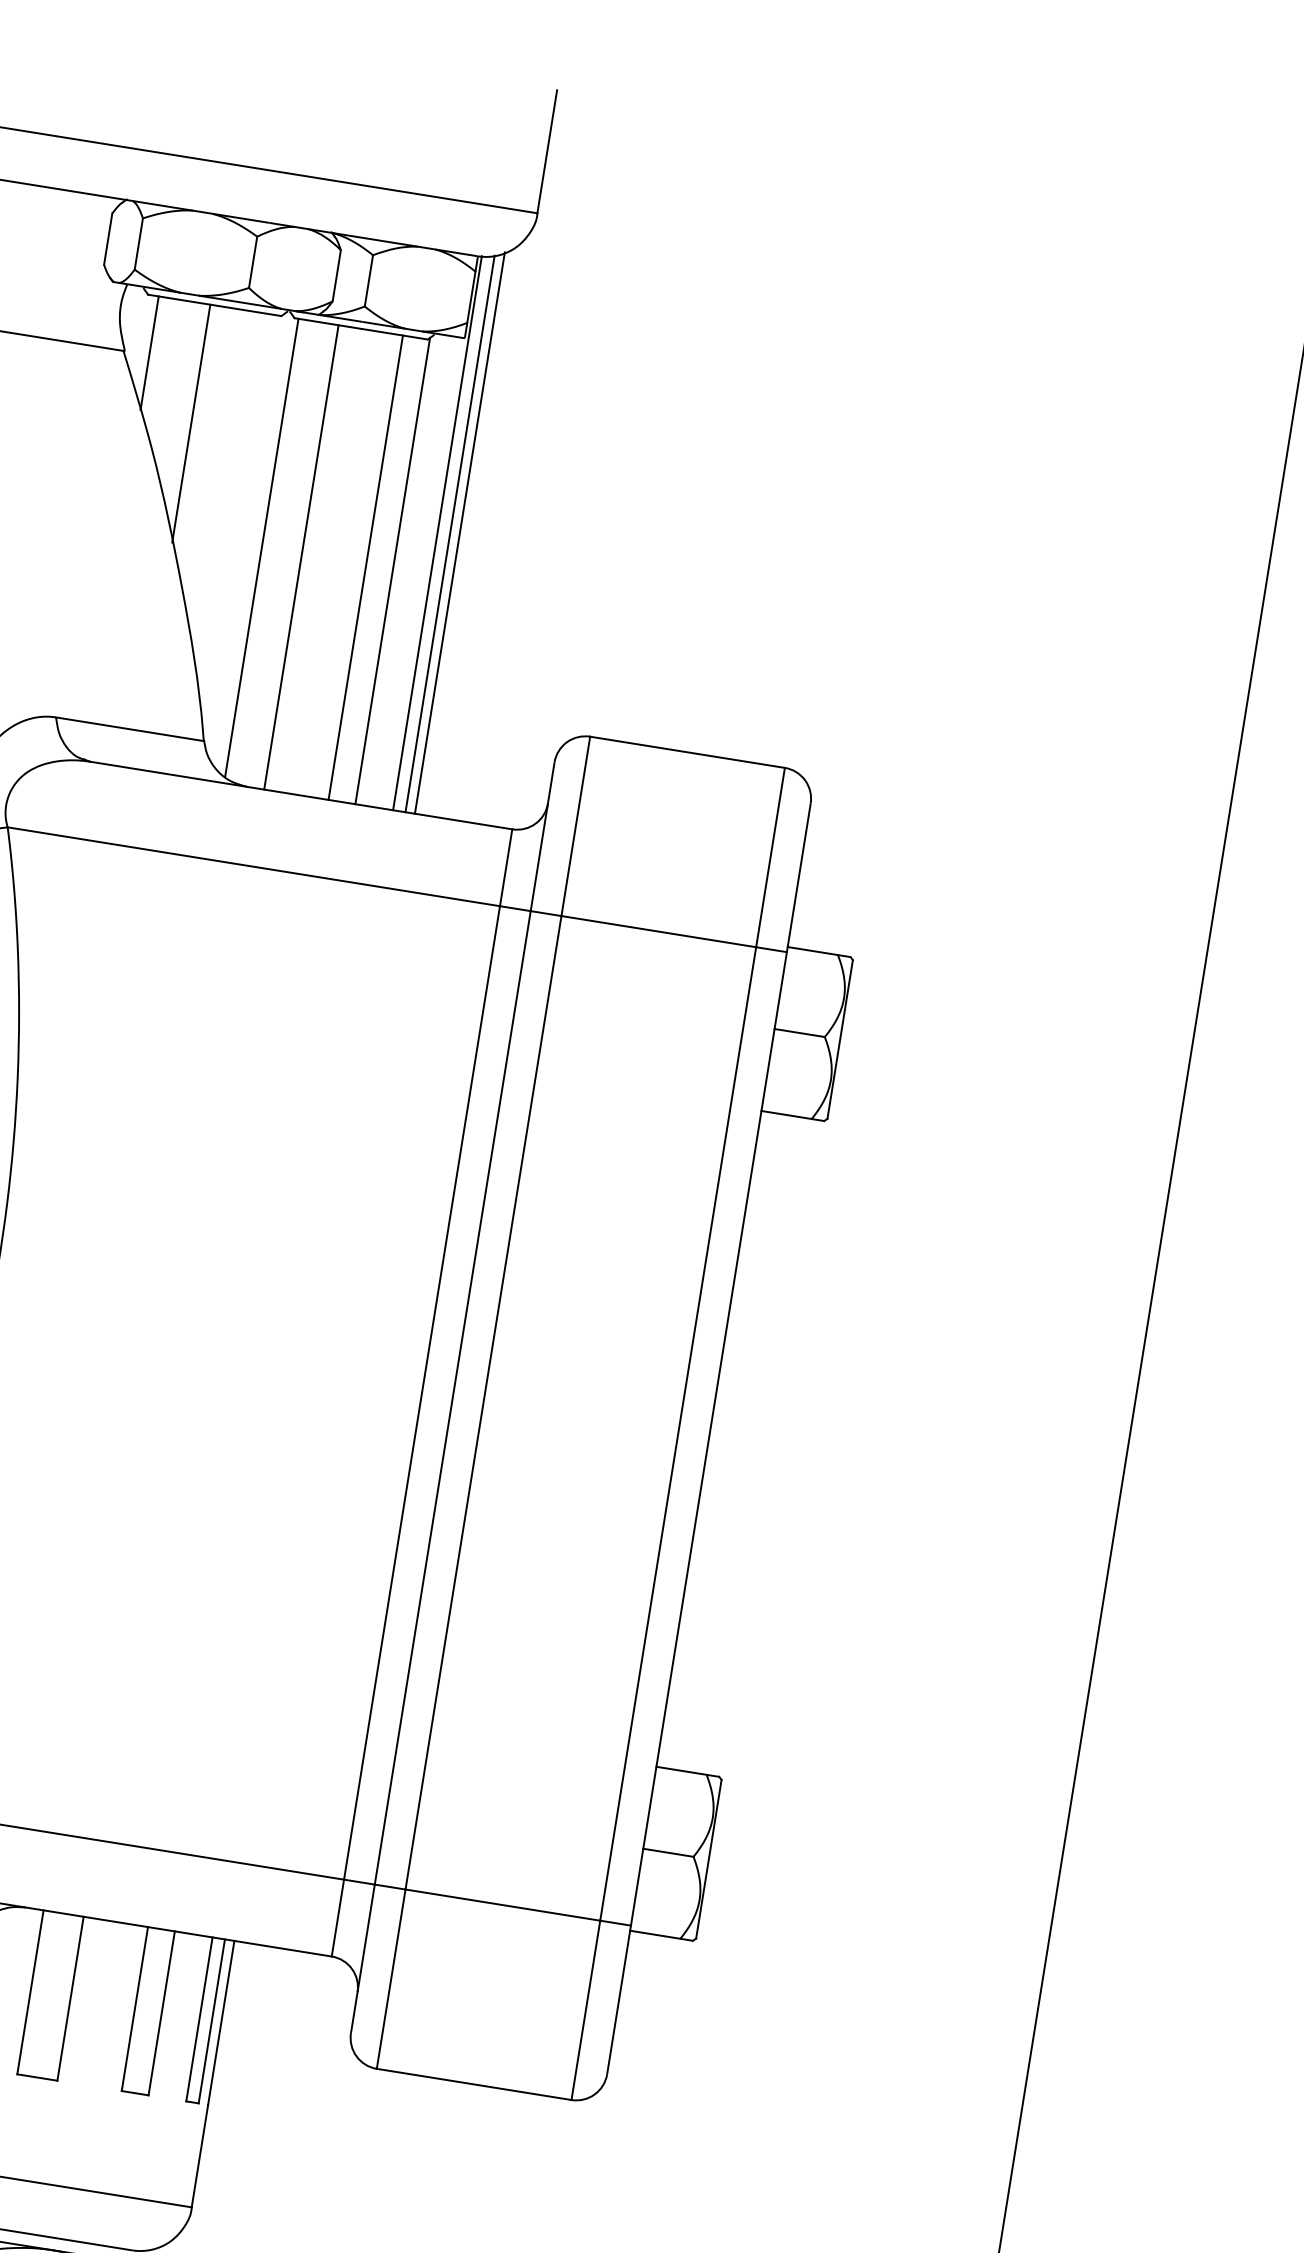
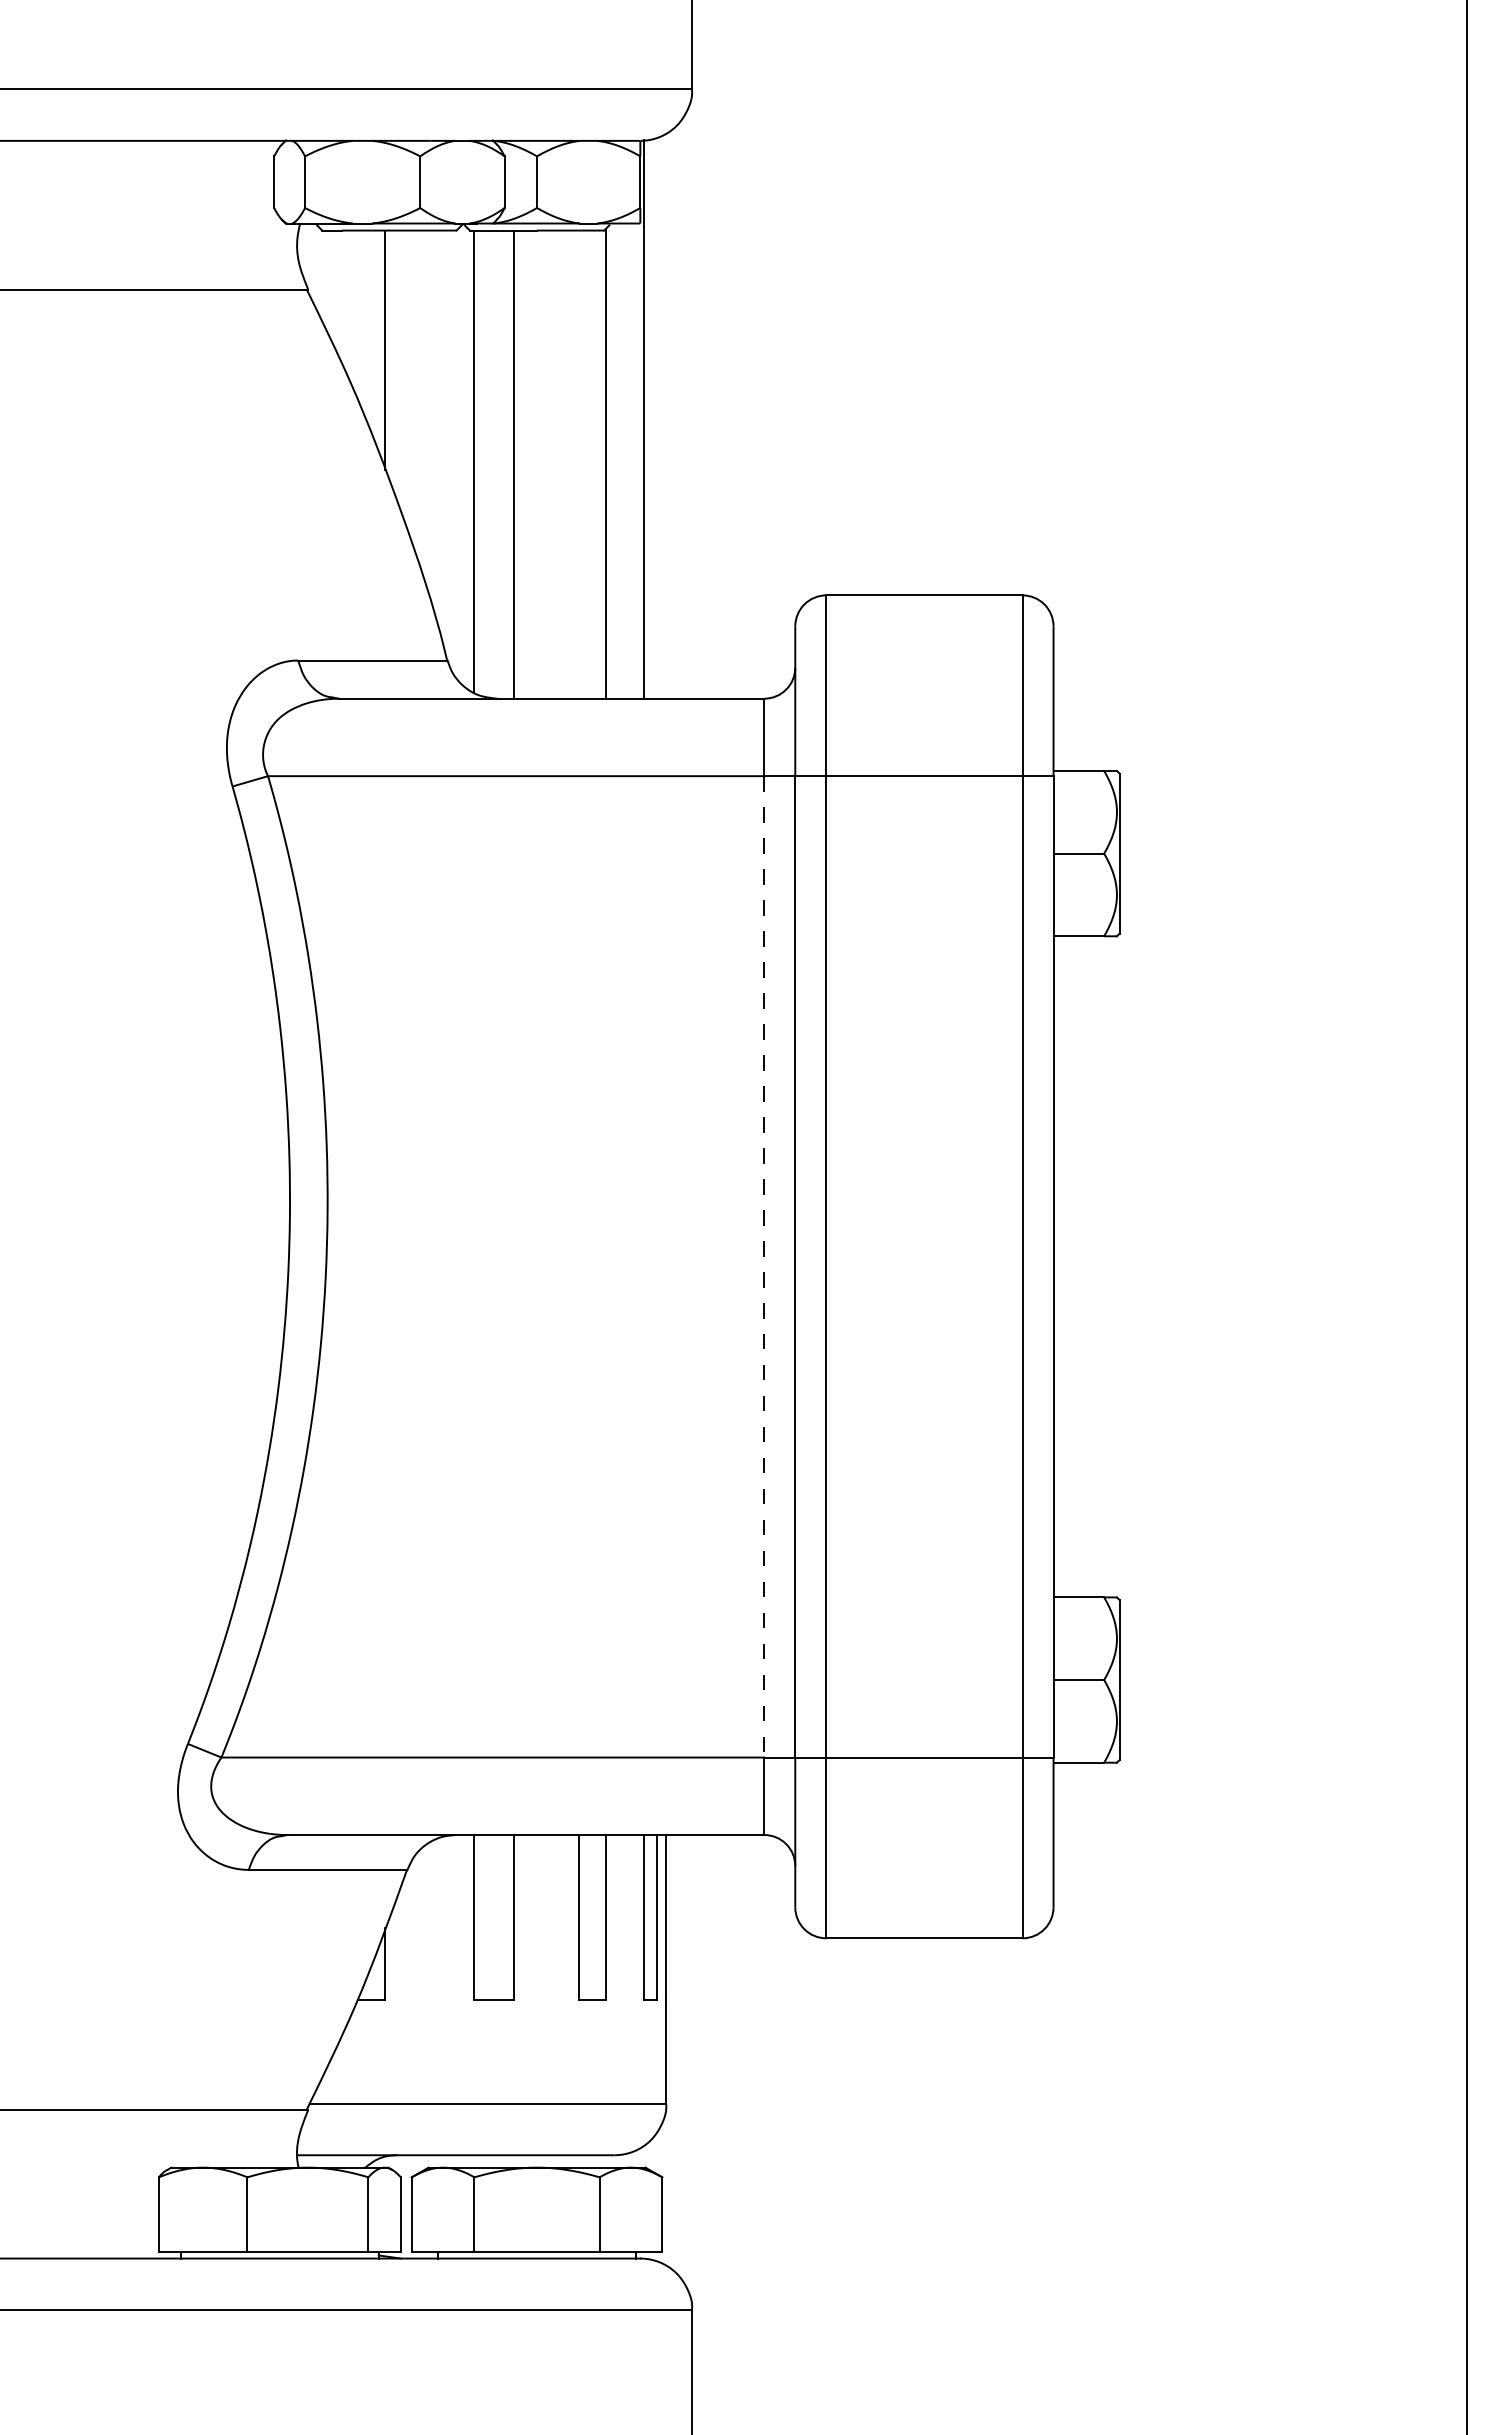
line: (149, 352) -> (332, 287), removed
line: (460, 532) -> (666, 415), removed
line: (450, 533) -> (656, 417), removed
line: (366, 567) -> (579, 464), removed
line: (422, 1392) -> (764, 1266), solid -> dashed

